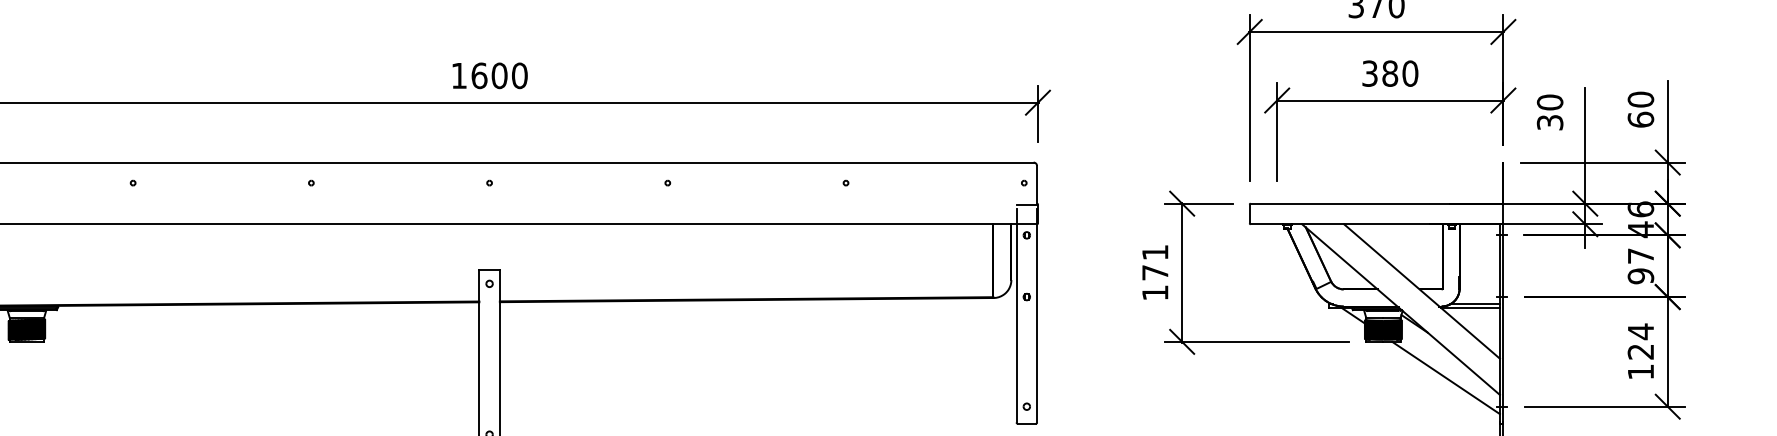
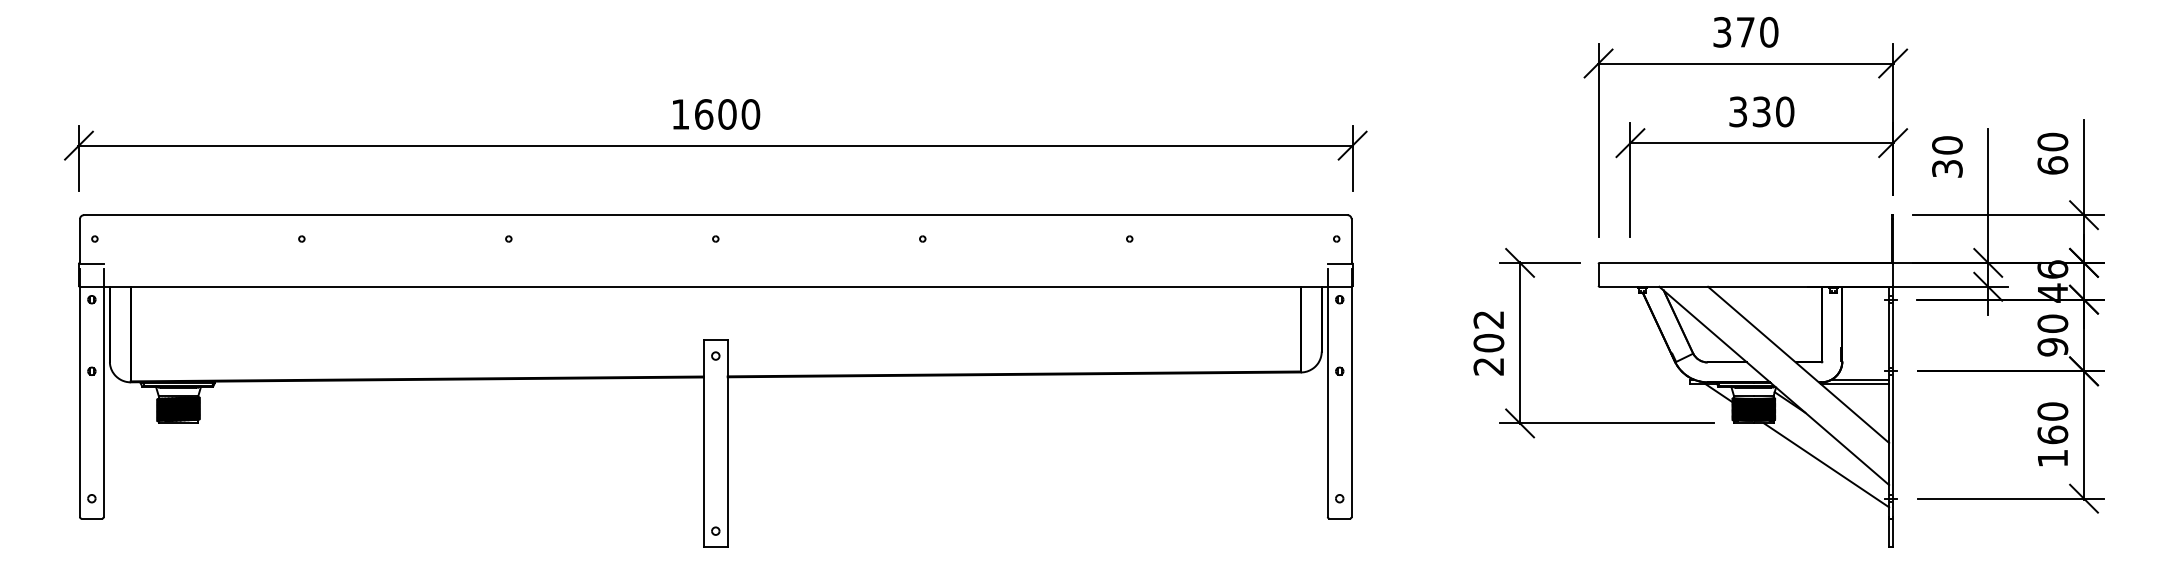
text: (1390, 73) -> (1761, 111), 380 -> 330
text: (1640, 255) -> (2052, 323), 97 -> 90
text: (1154, 273) -> (1488, 343), 171 -> 202
text: (1640, 341) -> (2052, 423), 124 -> 160

